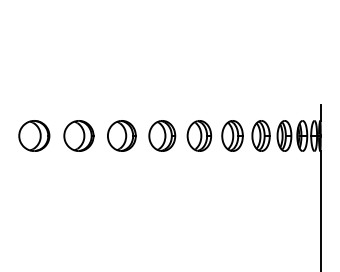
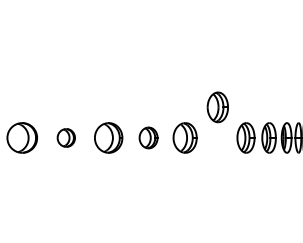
part: (78, 135) -> (65, 137), size x0.6
part: (162, 135) -> (148, 137), size x0.7
part: (232, 135) -> (217, 106), moved

